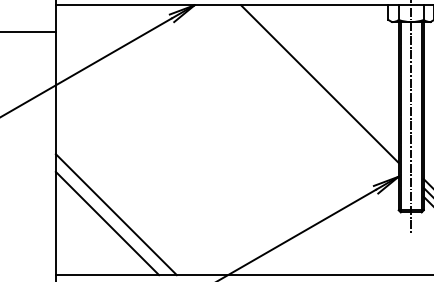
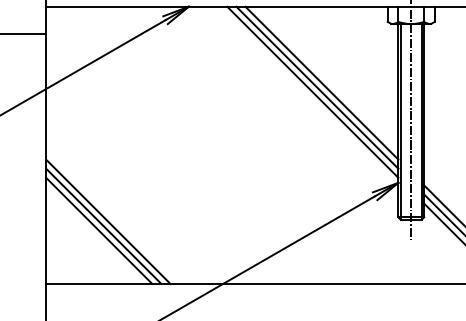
line: (323, 78) -> (321, 82), added
line: (315, 87) -> (312, 91), added
line: (111, 218) -> (103, 225), added

